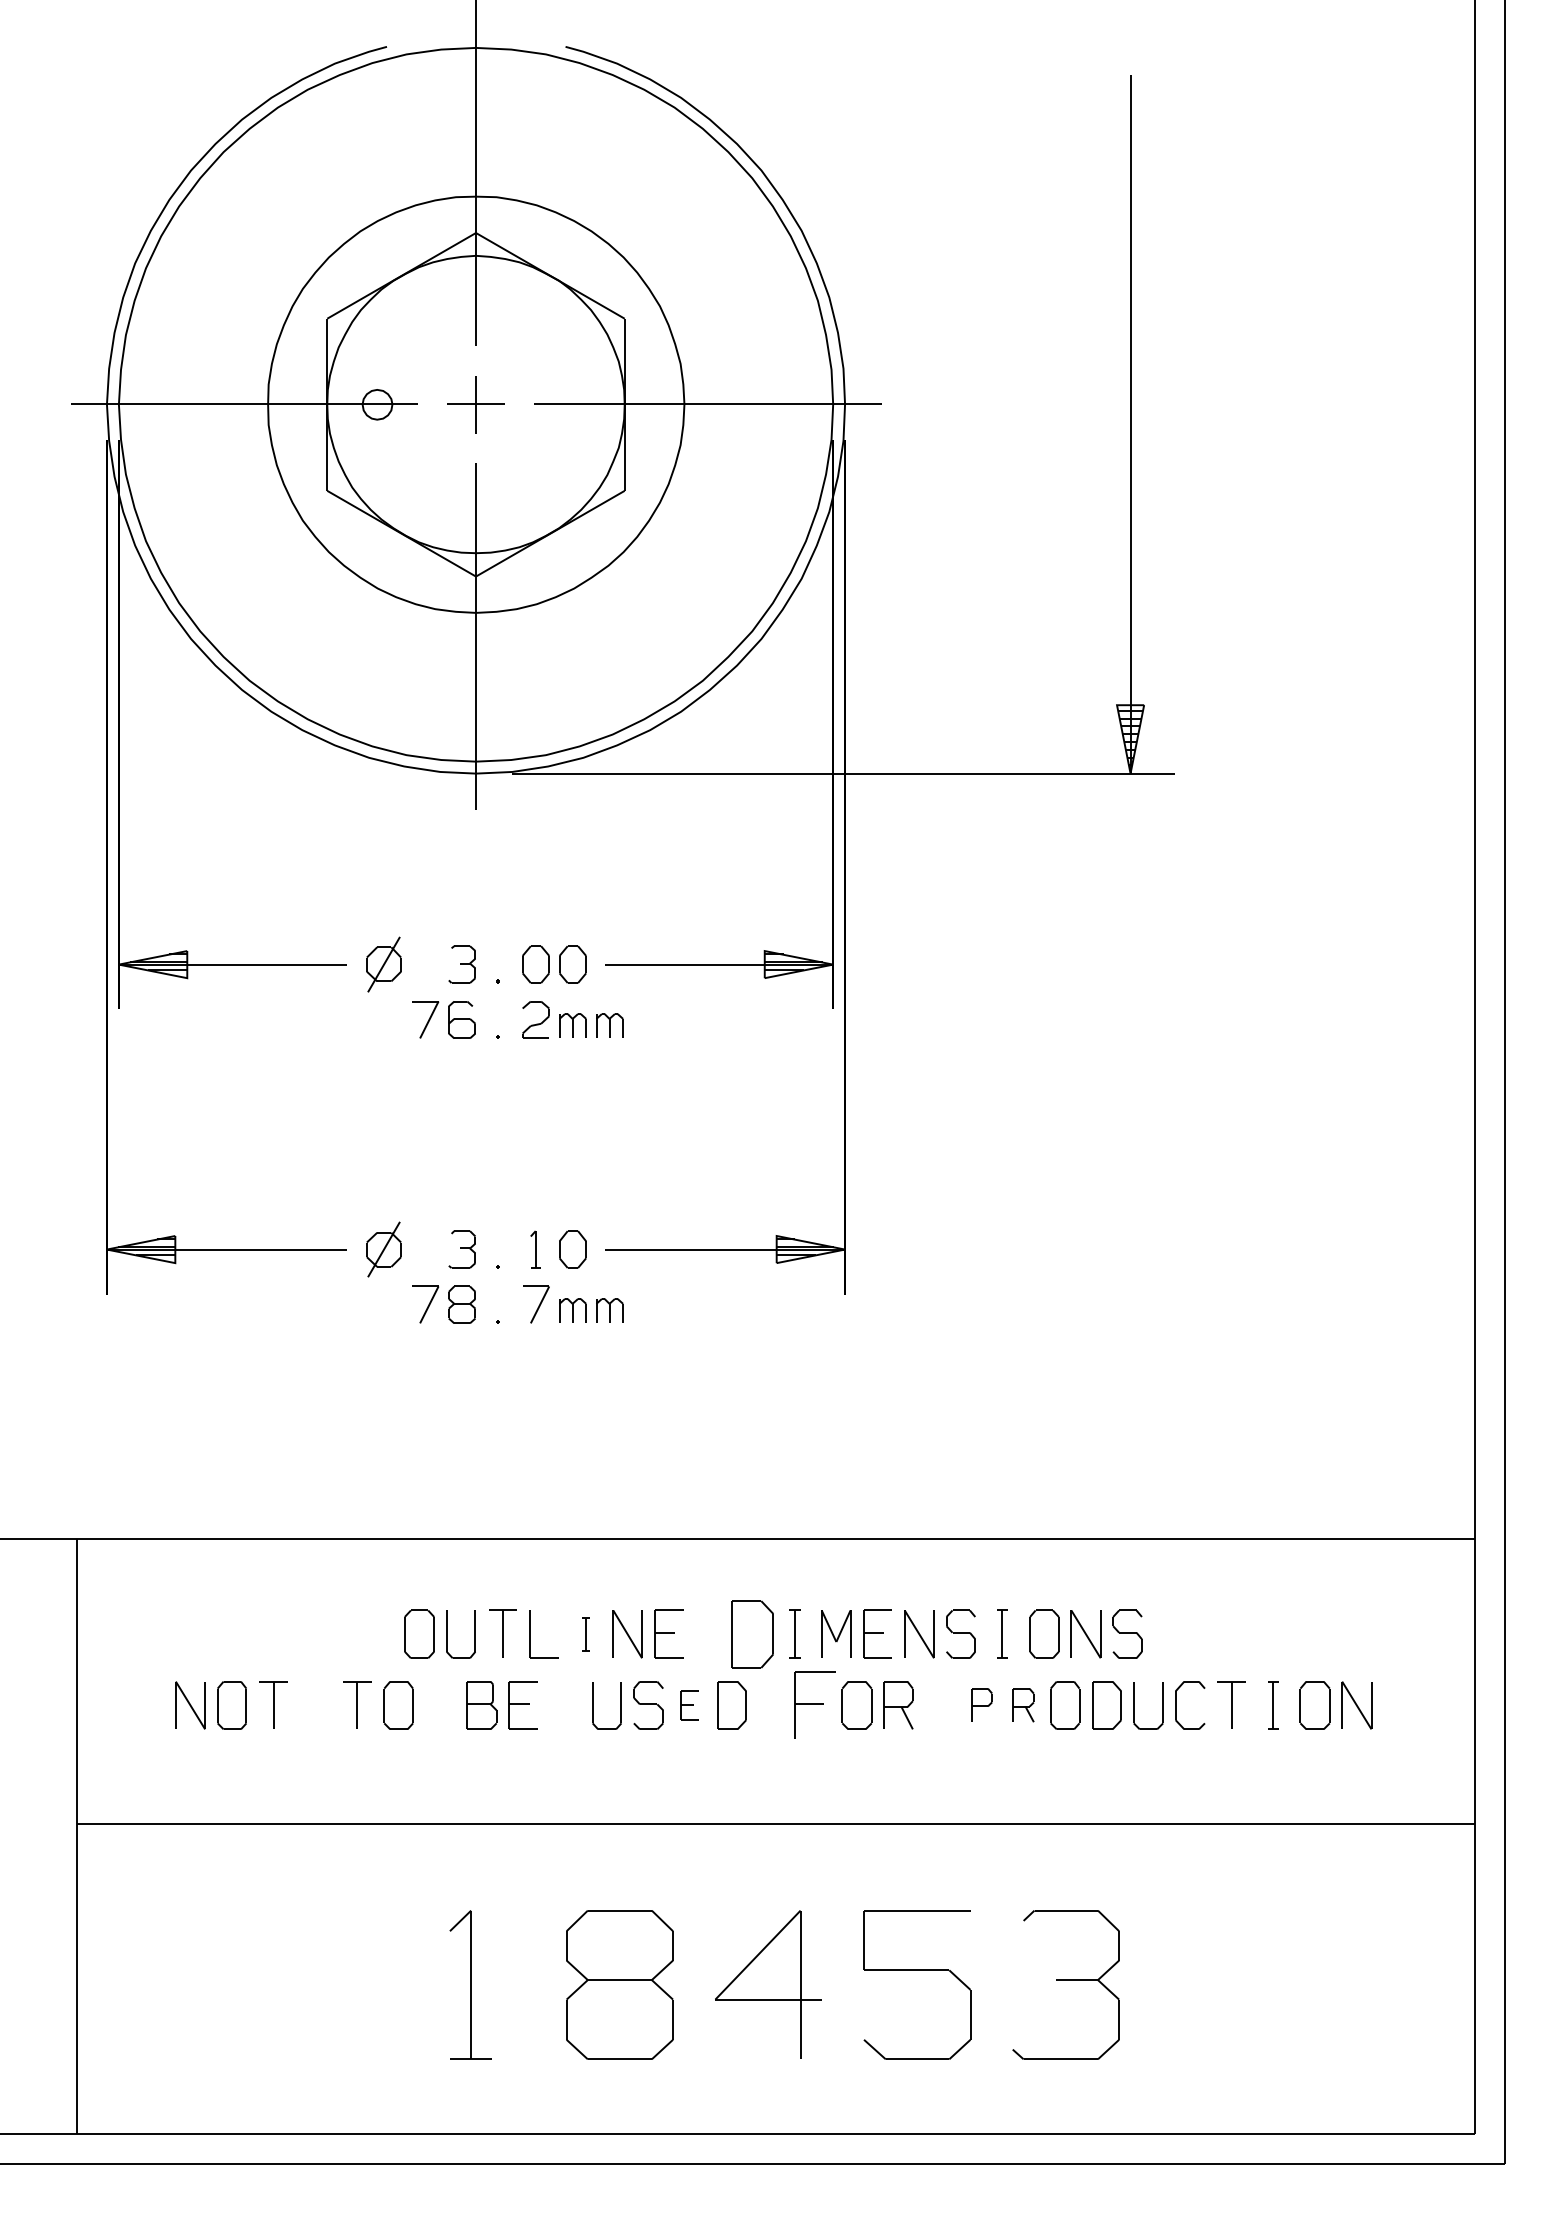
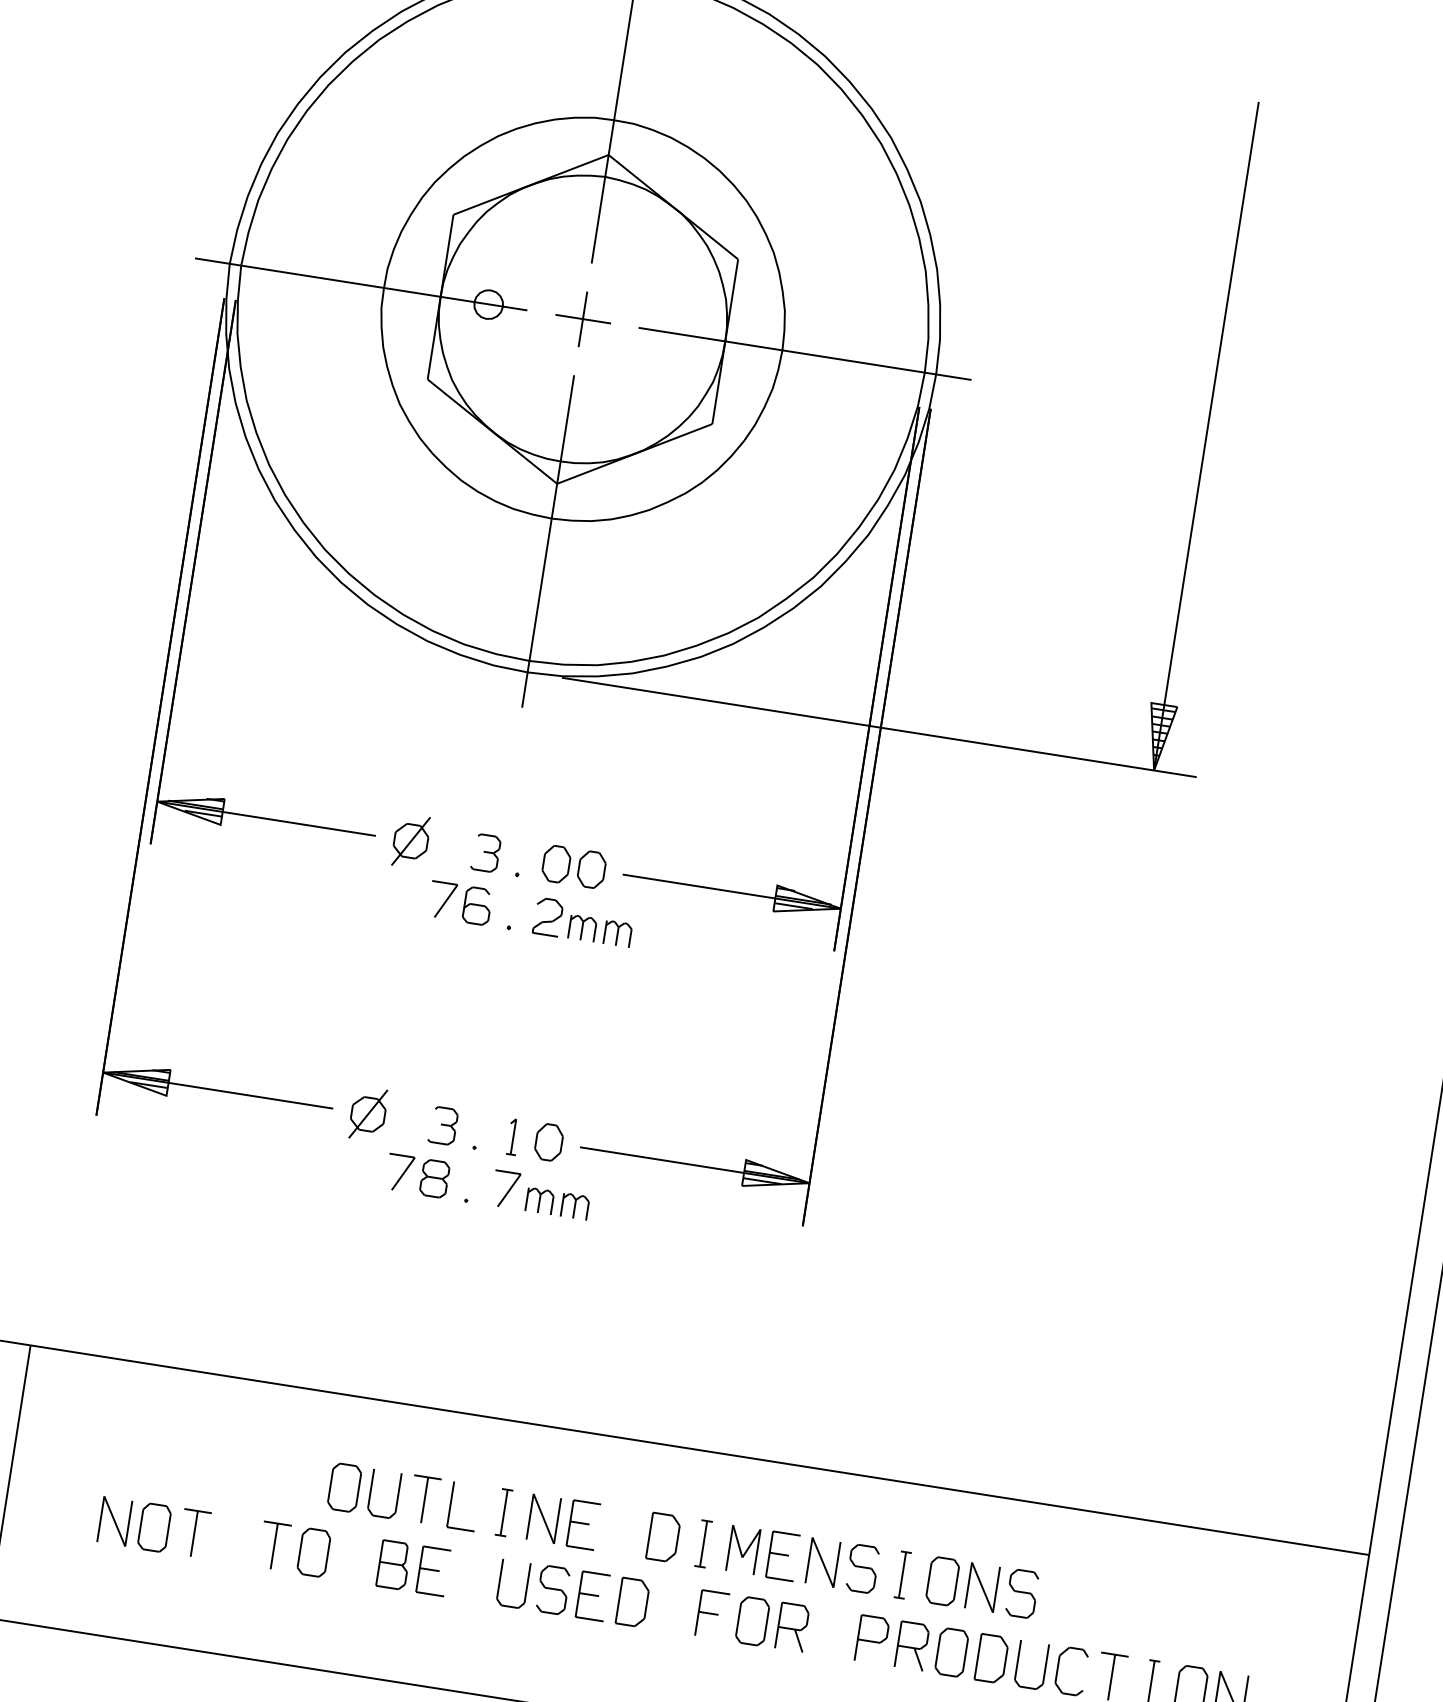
part: (585, 1633) -> (503, 1511), size x1.43
part: (752, 1633) -> (663, 1536), size x0.71
part: (814, 1704) -> (712, 1614), size x0.71
part: (981, 1704) -> (871, 1639), size x1.43
part: (689, 1705) -> (592, 1596), size x1.67
part: (1023, 1705) -> (911, 1646), size x1.43

